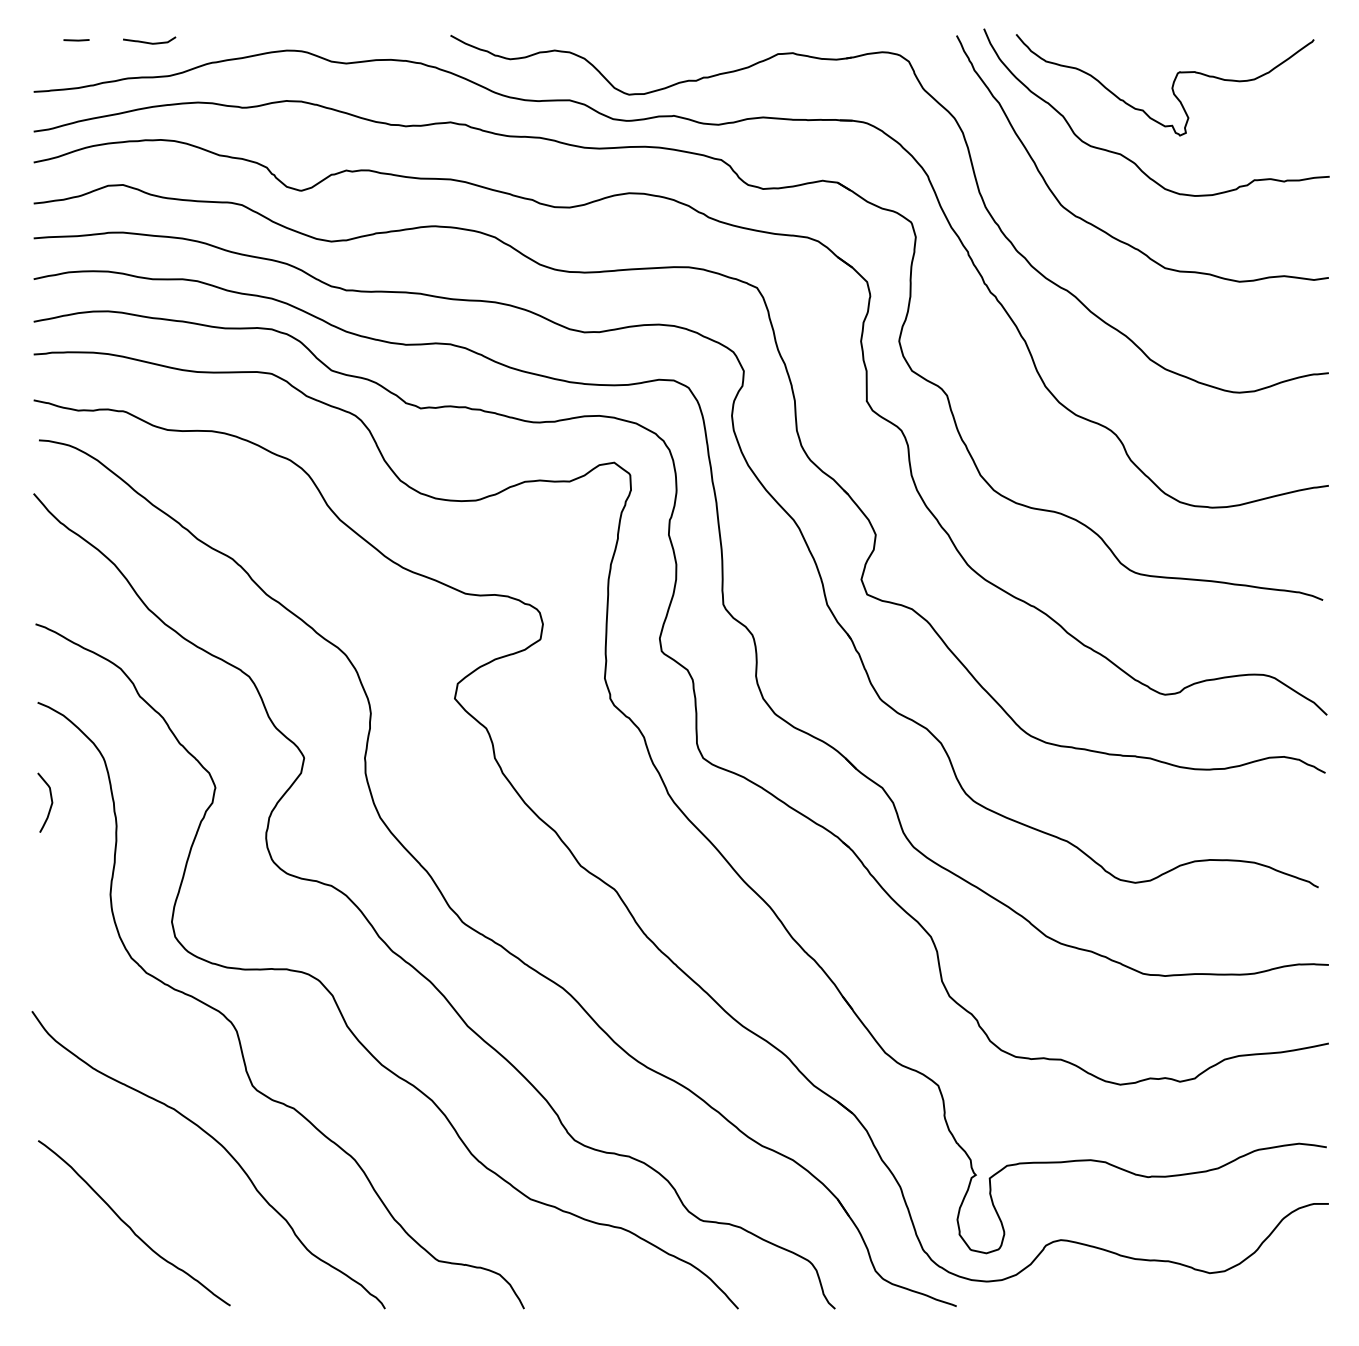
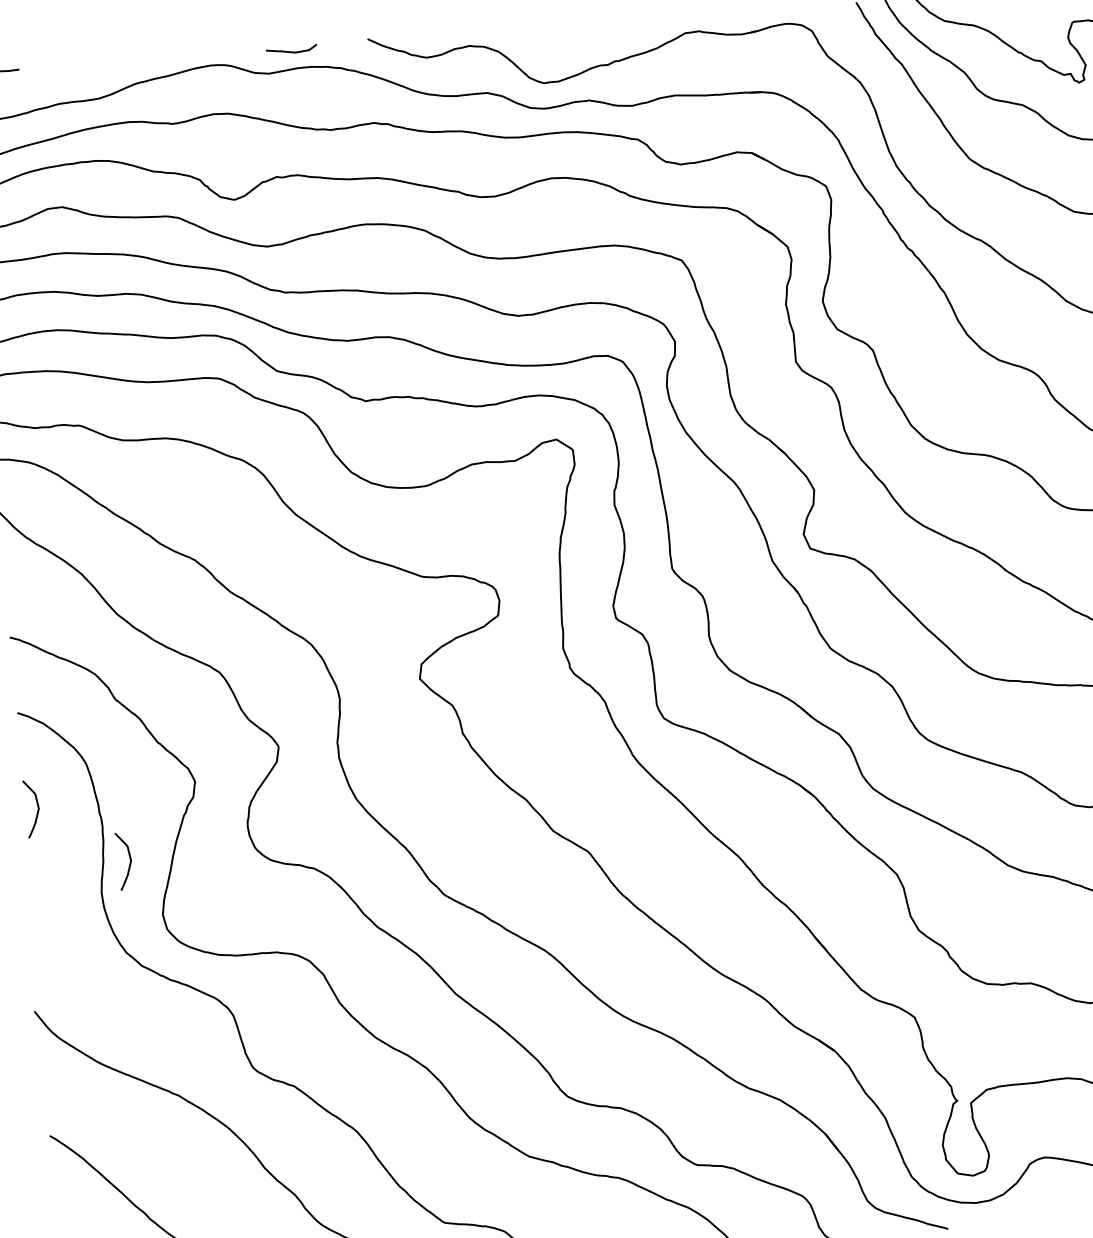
curve: (149, 42) -> (291, 51), moved
curve: (141, 865) -> (129, 862), added

